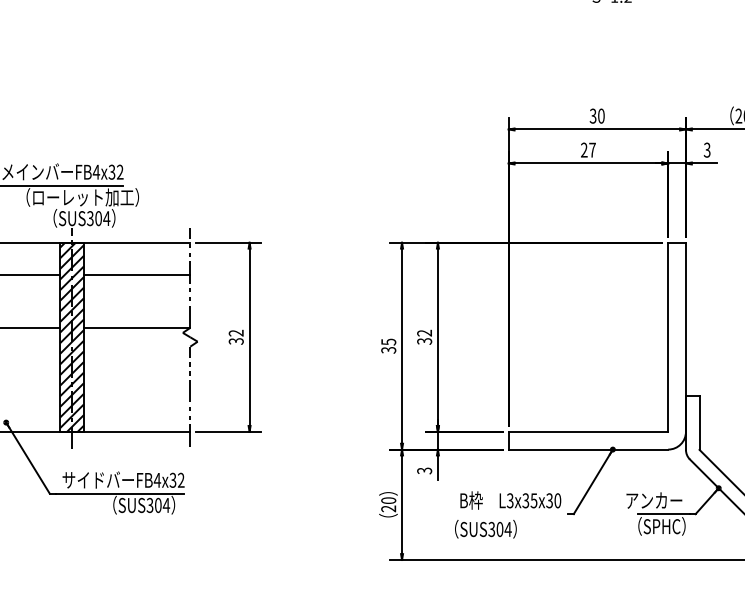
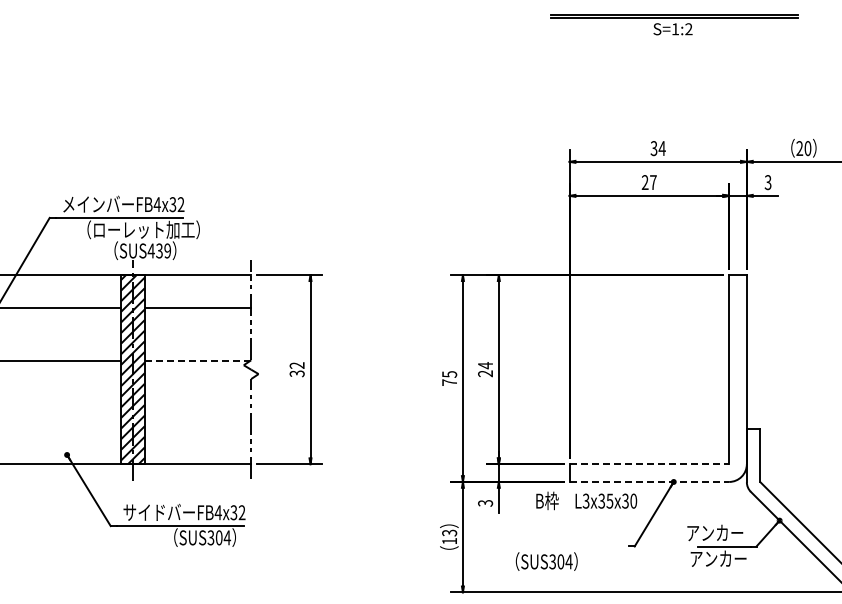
text: (600, 116) -> (661, 148), 30 -> 34
text: (98, 218) -> (159, 250), SUS304 -> SUS439
line: (136, 328) -> (197, 360), solid -> dashed
text: (424, 337) -> (485, 369), 32 -> 24
text: (388, 350) -> (449, 382), 35 -> 75
line: (588, 432) -> (649, 464), solid -> dashed
line: (588, 449) -> (649, 481), solid -> dashed
text: (510, 500) -> (586, 500), moved
text: (388, 504) -> (449, 536), 20 -> 13
text: (657, 526) -> (718, 558), （SPHC） -> アンカー

